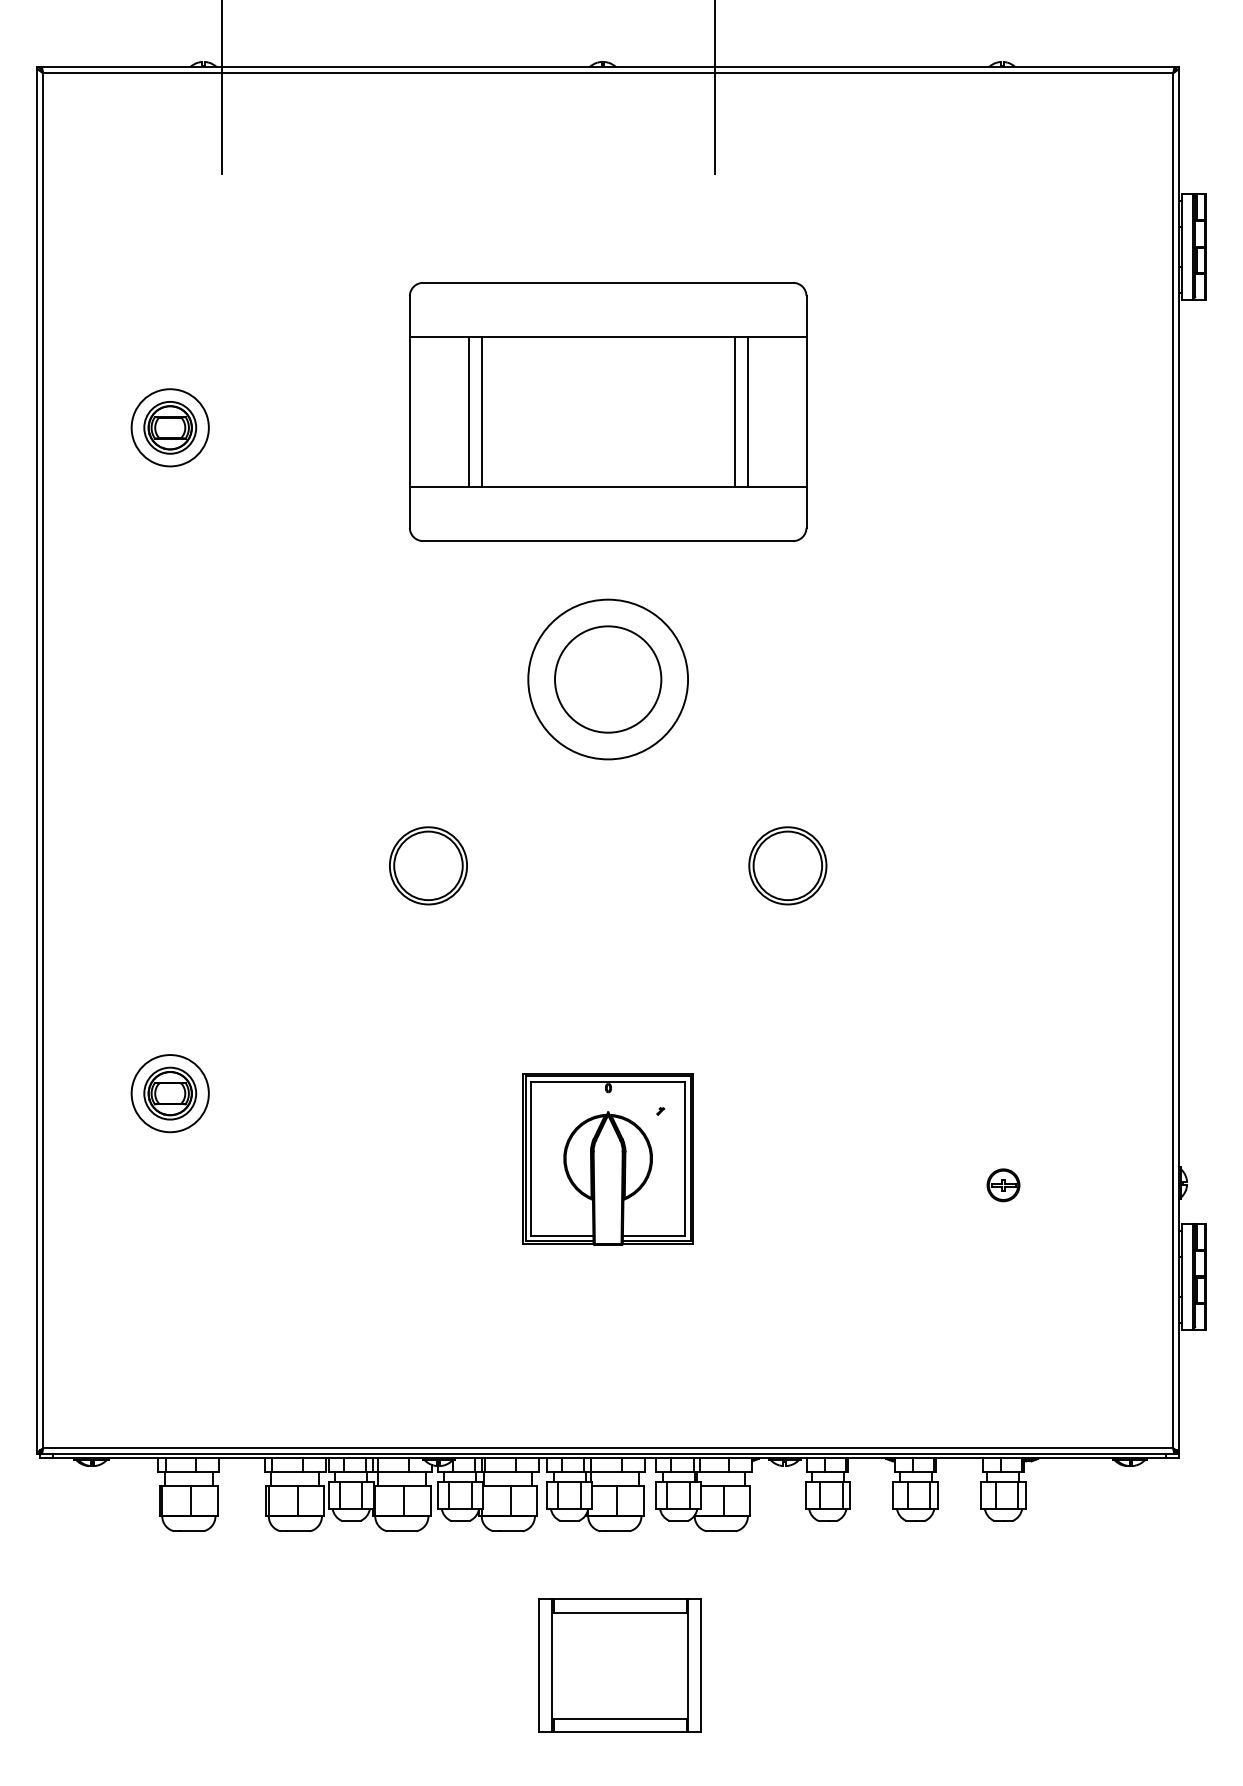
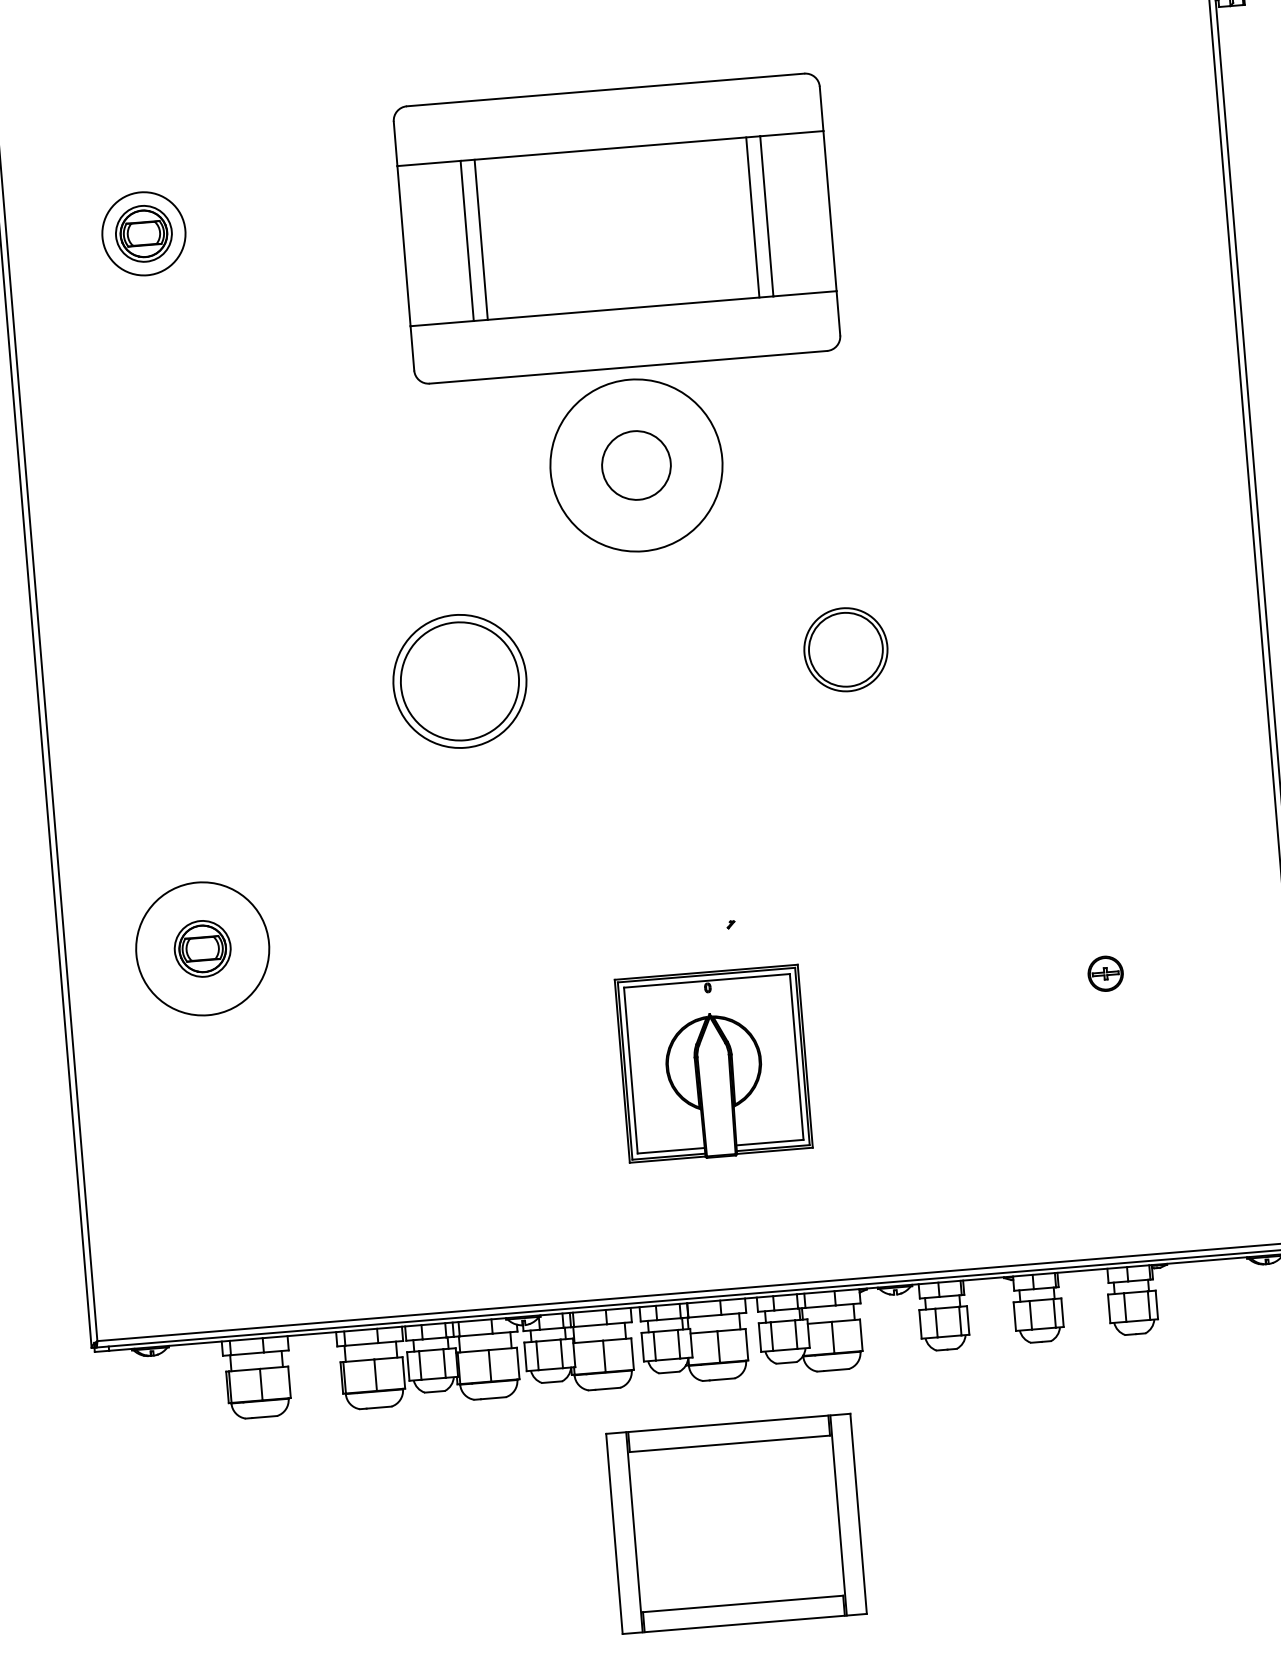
part: (608, 411) -> (617, 228), moved
circle: (608, 679) -> (636, 465), size x0.6
part: (428, 865) -> (459, 681), size x1.6
circle: (169, 1093) -> (201, 948), size x1.6
part: (607, 1159) -> (713, 1064), moved
part: (619, 1665) -> (735, 1523), size x1.4

